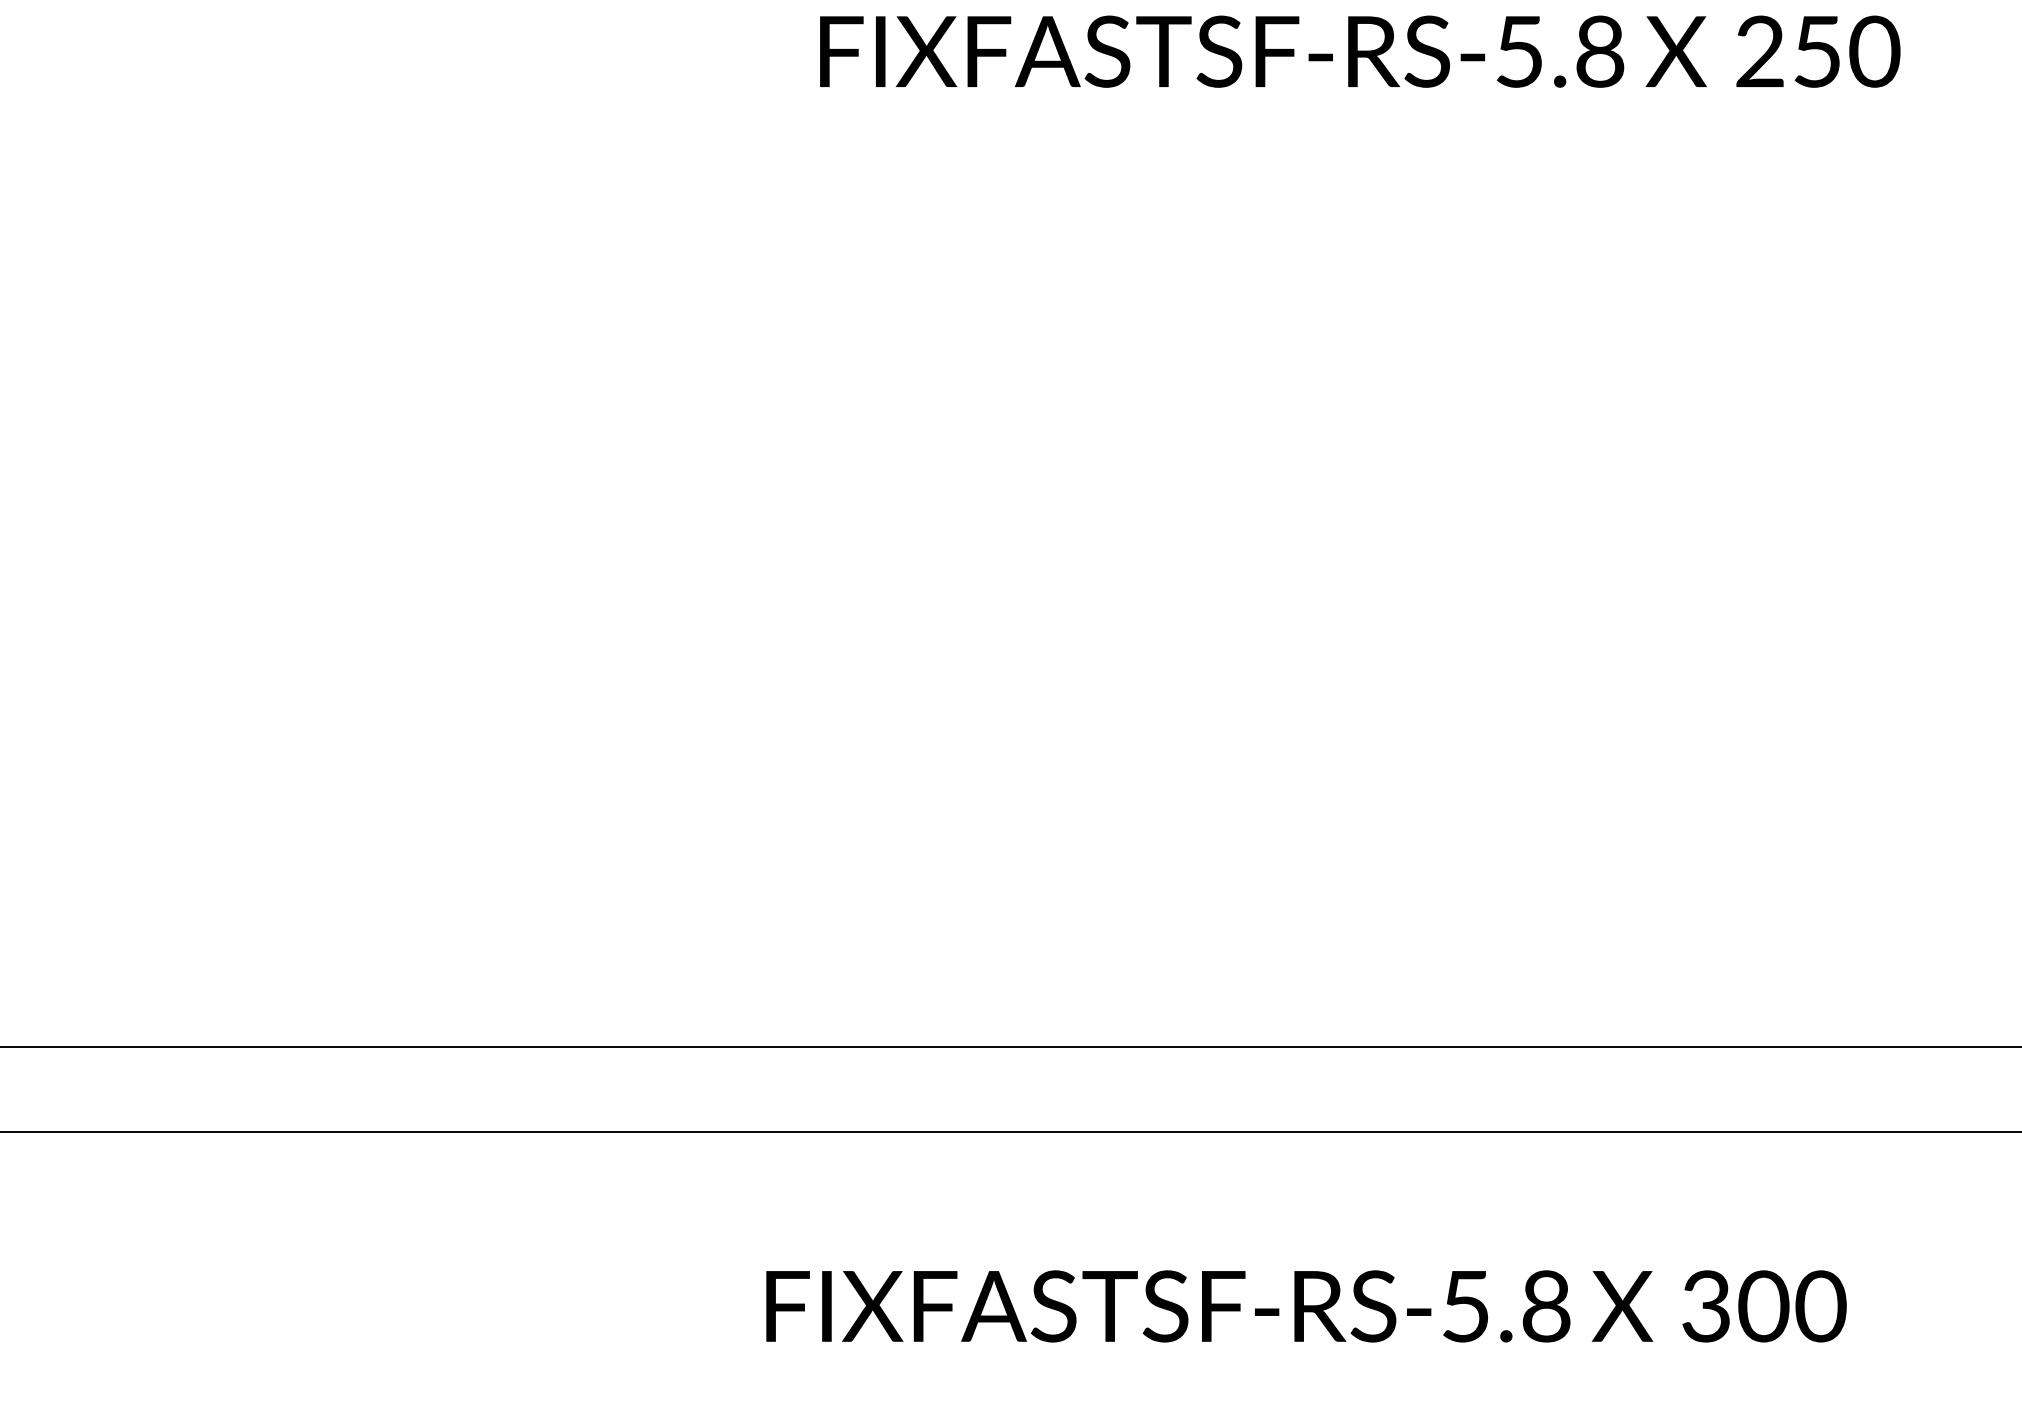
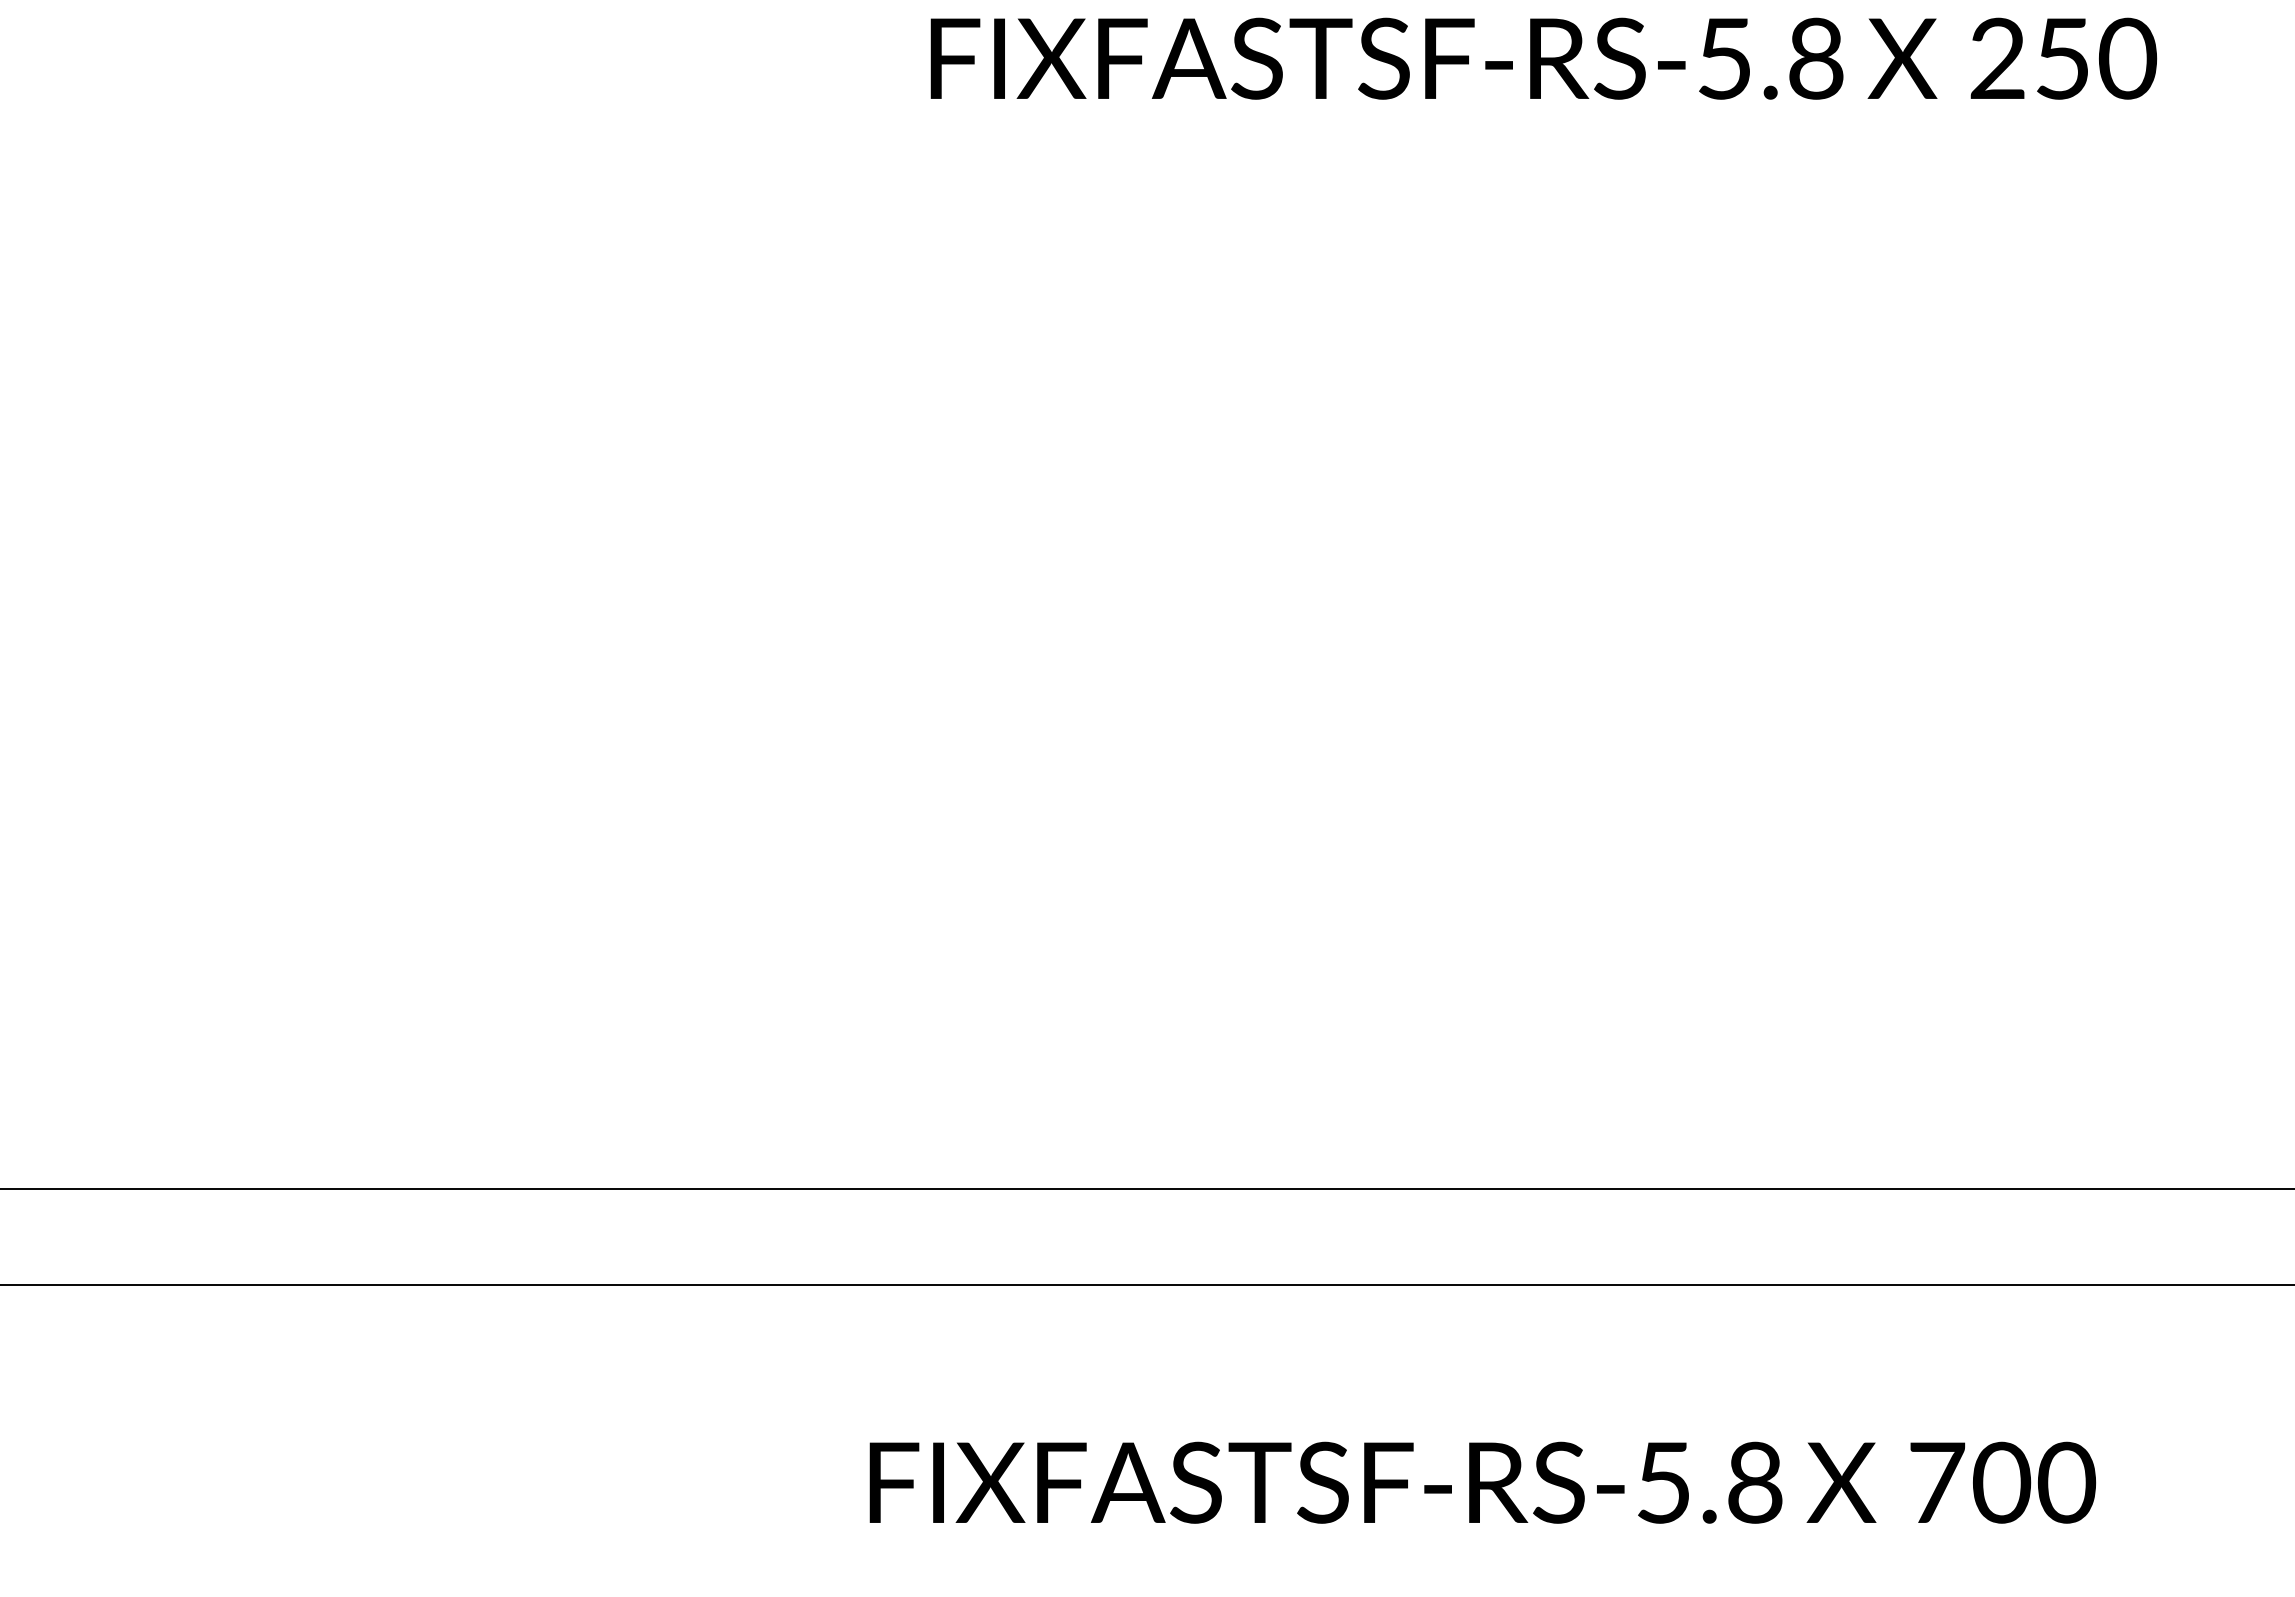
text: (1707, 1306) -> (1937, 1482), 300 -> 700

